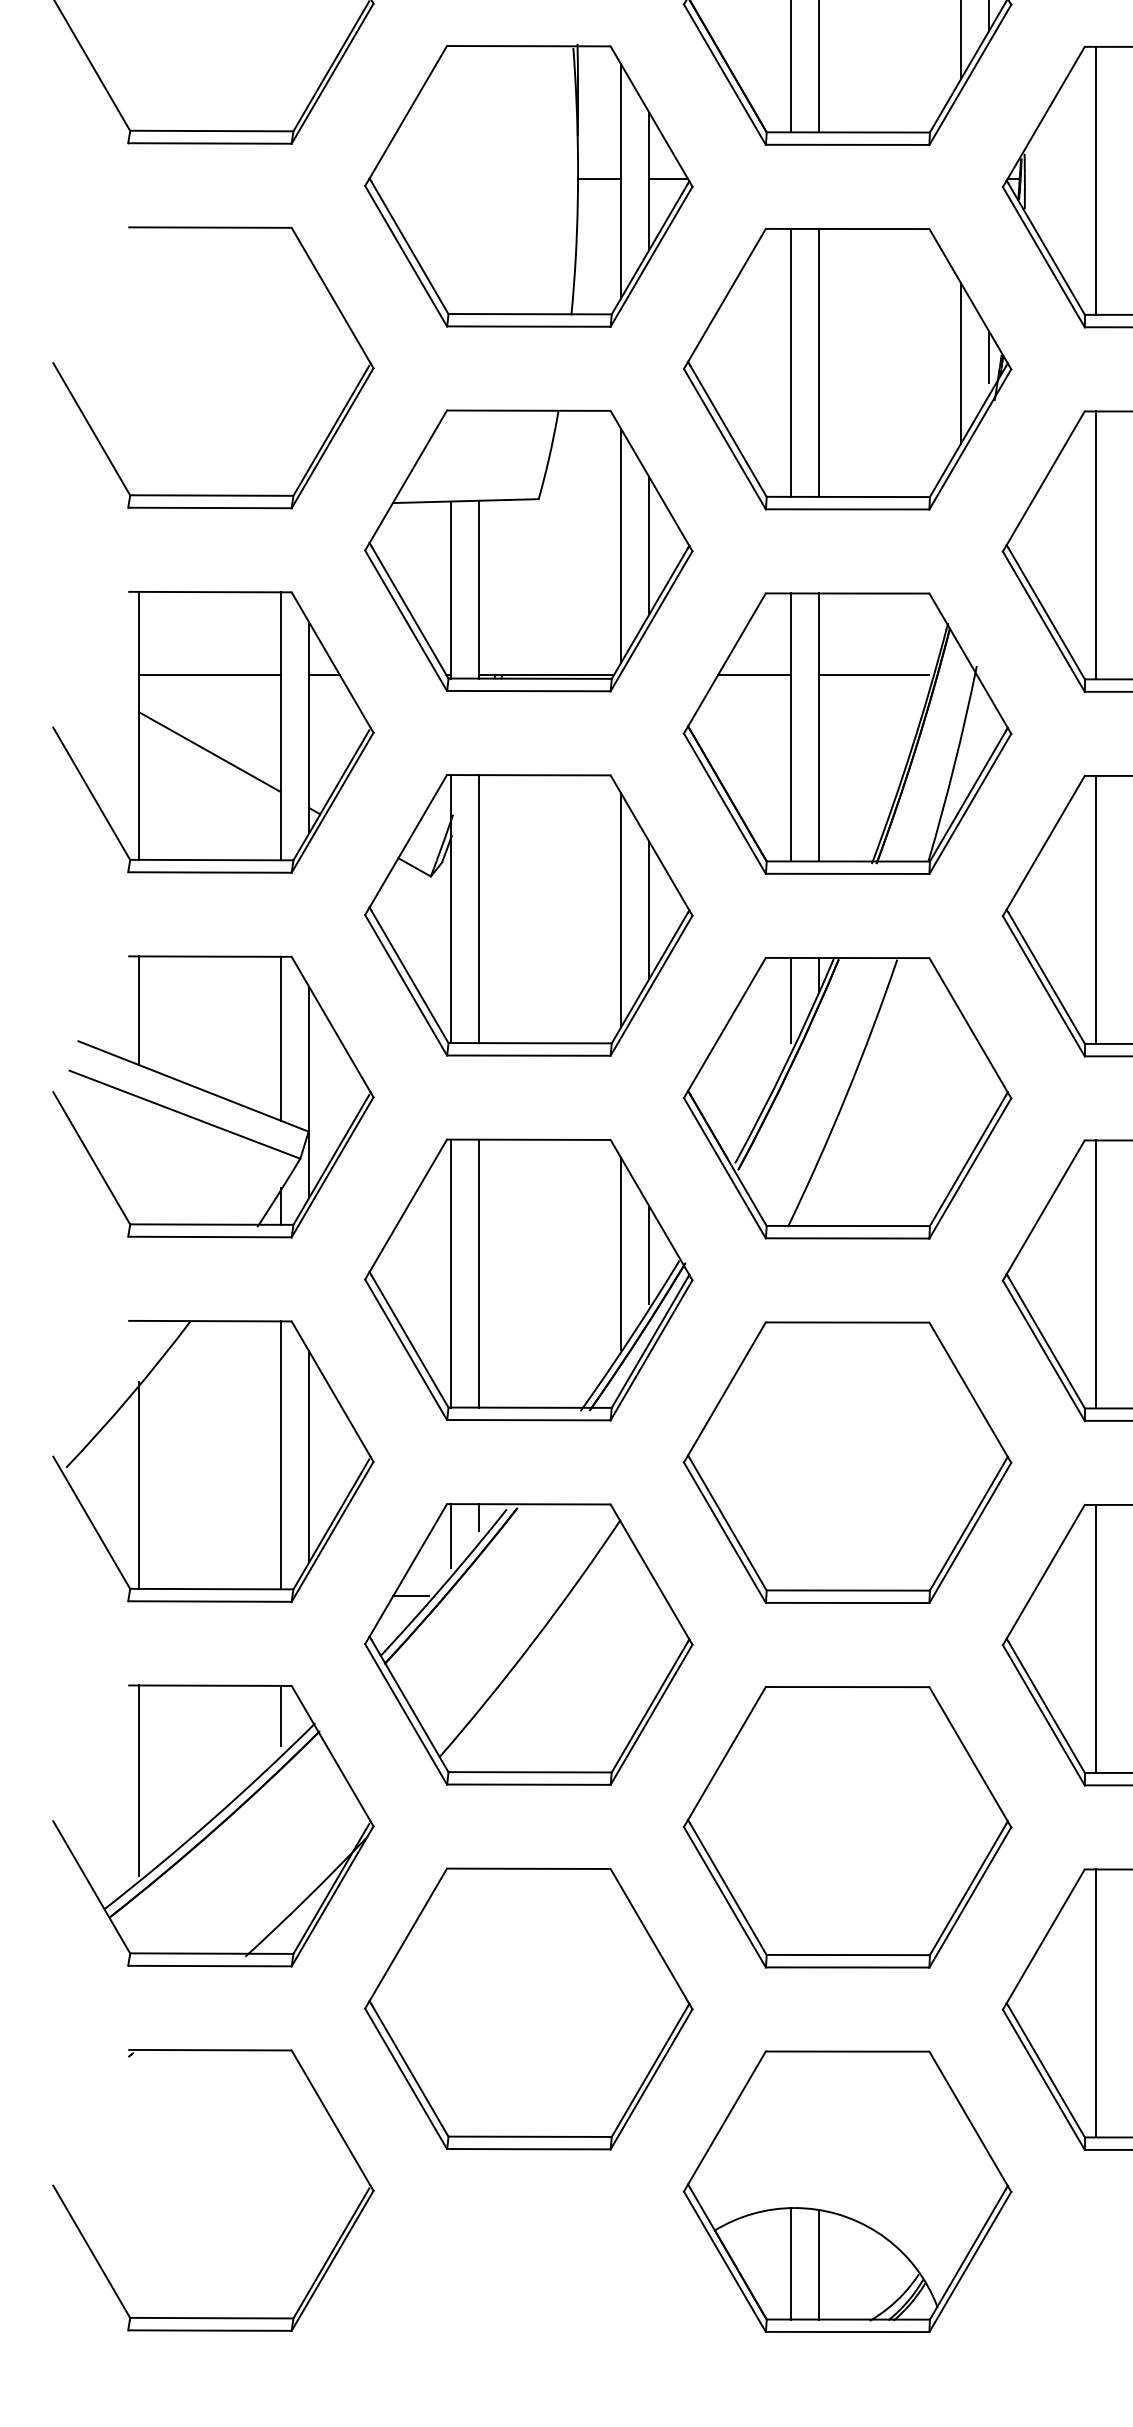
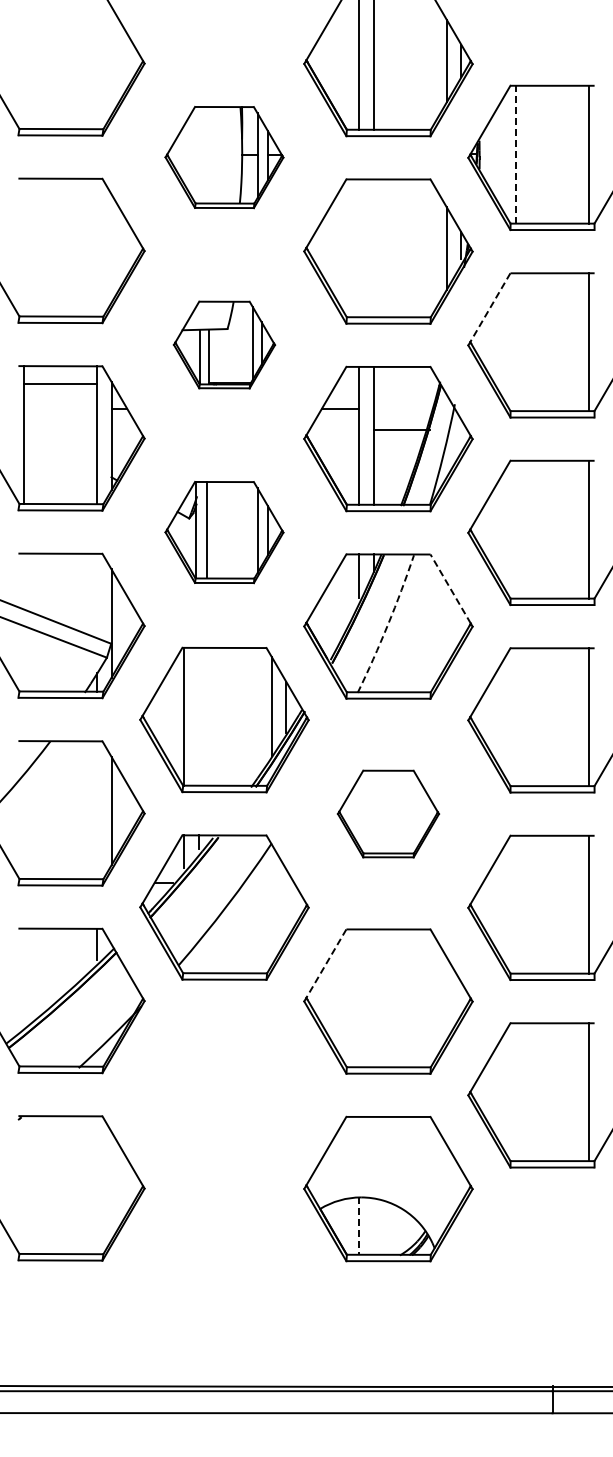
line: (1096, 180) -> (516, 154), solid -> dashed
part: (528, 186) -> (224, 157), size x0.7
line: (791, 363) -> (359, 248), removed
line: (818, 363) -> (373, 248), removed
line: (1045, 477) -> (490, 307), solid -> dashed
line: (1096, 545) -> (516, 342), removed
part: (528, 549) -> (224, 344), size x0.6
line: (210, 674) -> (60, 383), moved
line: (872, 674) -> (401, 429), moved
line: (210, 752) -> (60, 448), removed
line: (1096, 909) -> (516, 529), removed
part: (528, 915) -> (224, 532), size x0.7
line: (140, 1010) -> (24, 581), removed
line: (968, 1026) -> (450, 589), solid -> dashed
line: (280, 1037) -> (96, 595), removed
arc: (845, 1094) -> (387, 624), solid -> dashed
line: (478, 1273) -> (198, 716), removed
line: (1096, 1274) -> (516, 717), removed
line: (280, 1455) -> (96, 810), removed
part: (847, 1461) -> (388, 813), size x0.6
line: (140, 1484) -> (24, 825), removed
line: (1096, 1638) -> (516, 904), removed
line: (727, 1753) -> (326, 963), solid -> dashed
line: (140, 1780) -> (24, 977), removed
line: (1096, 2004) -> (516, 1092), removed
part: (528, 2007) -> (224, 1094), removed
line: (791, 2264) -> (359, 1226), solid -> dashed
line: (818, 2264) -> (373, 1226), removed

